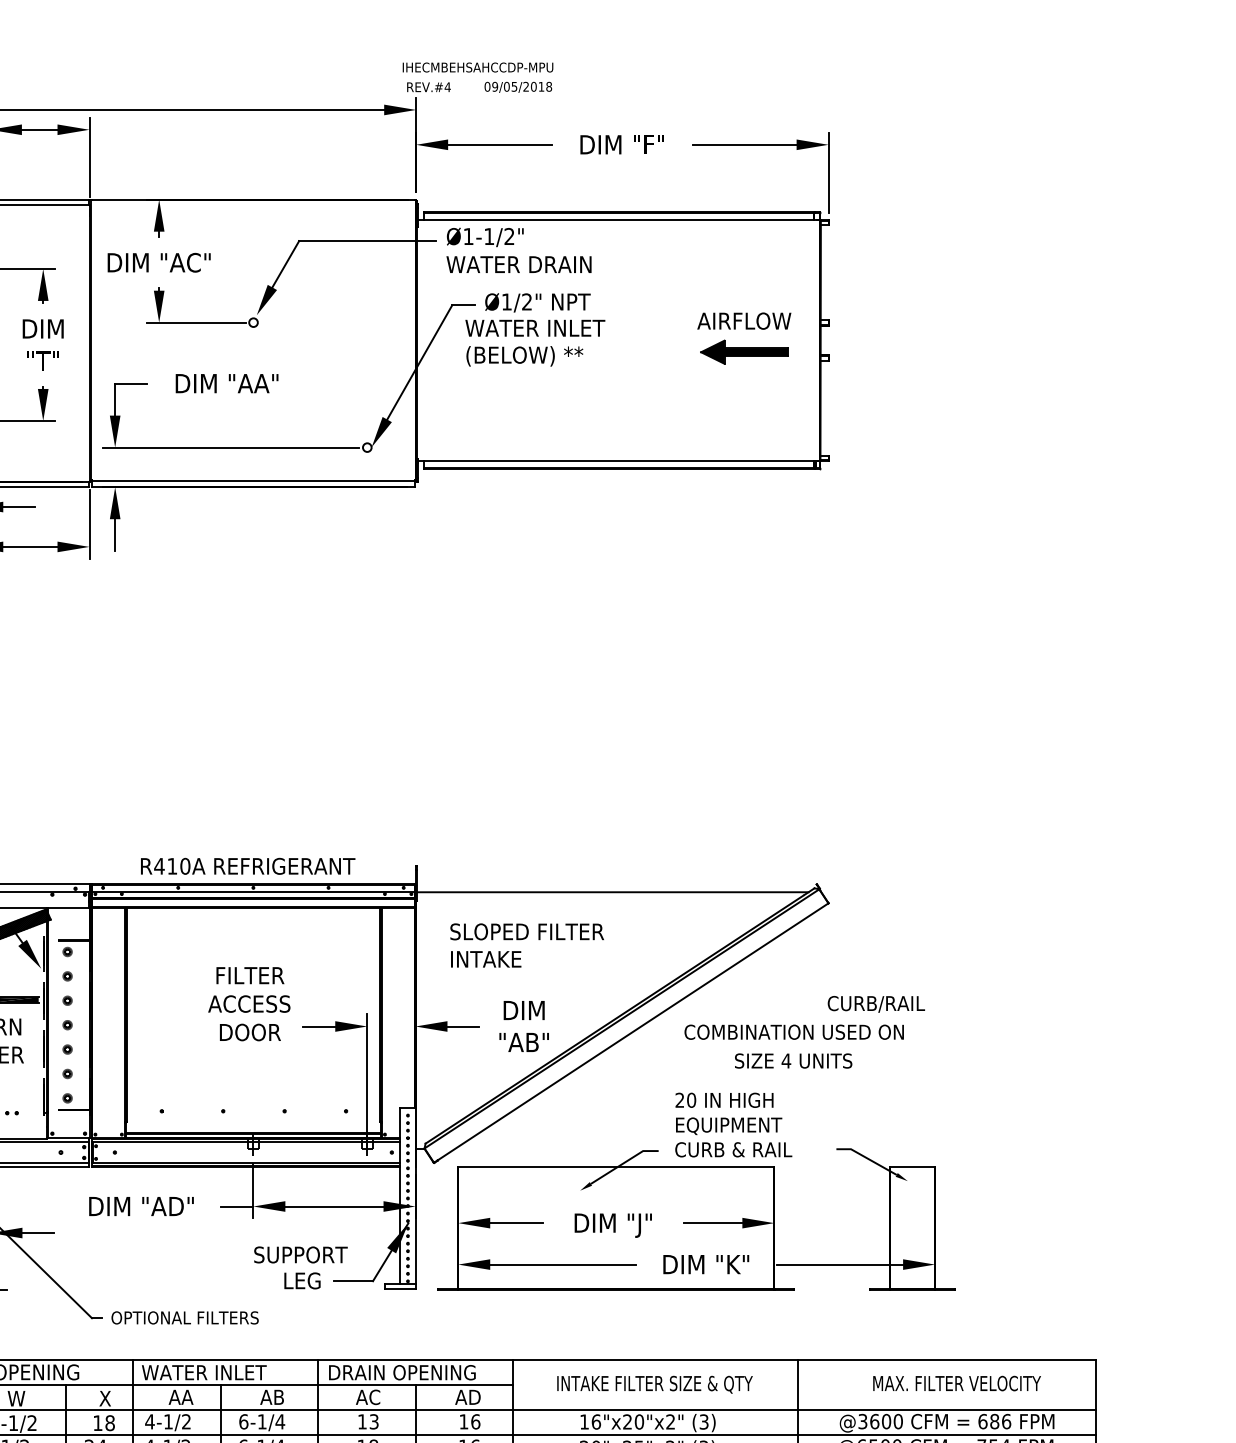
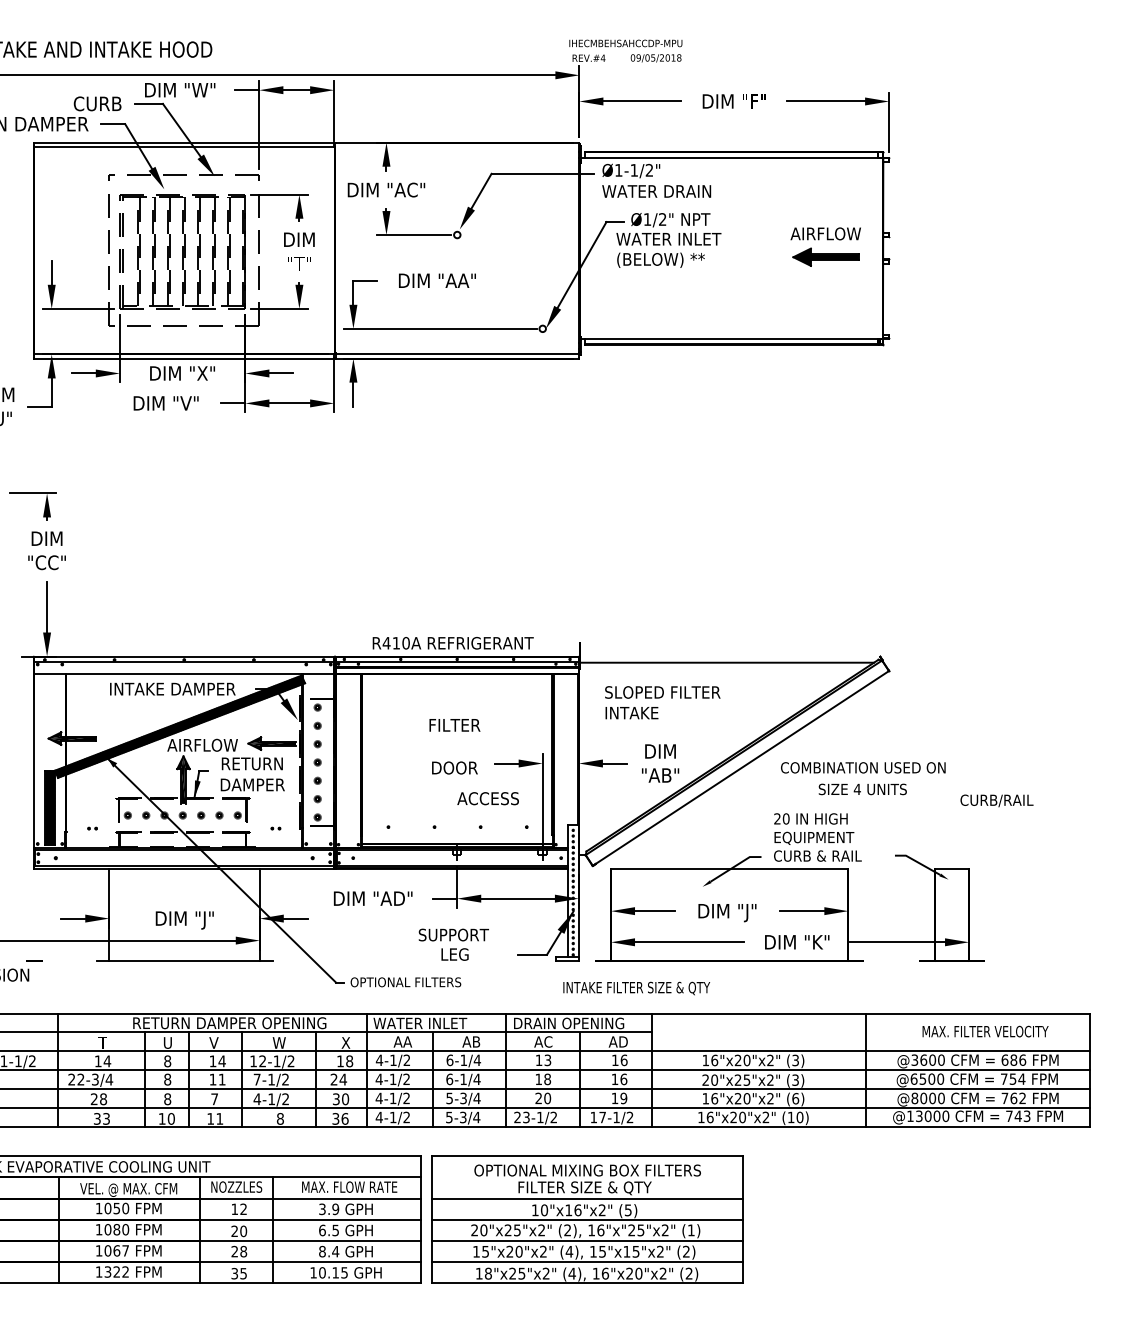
text: (248, 1003) -> (487, 798), moved
text: (875, 1003) -> (996, 800), moved
text: (300, 1267) -> (453, 944), moved
text: (654, 1384) -> (636, 988), moved

